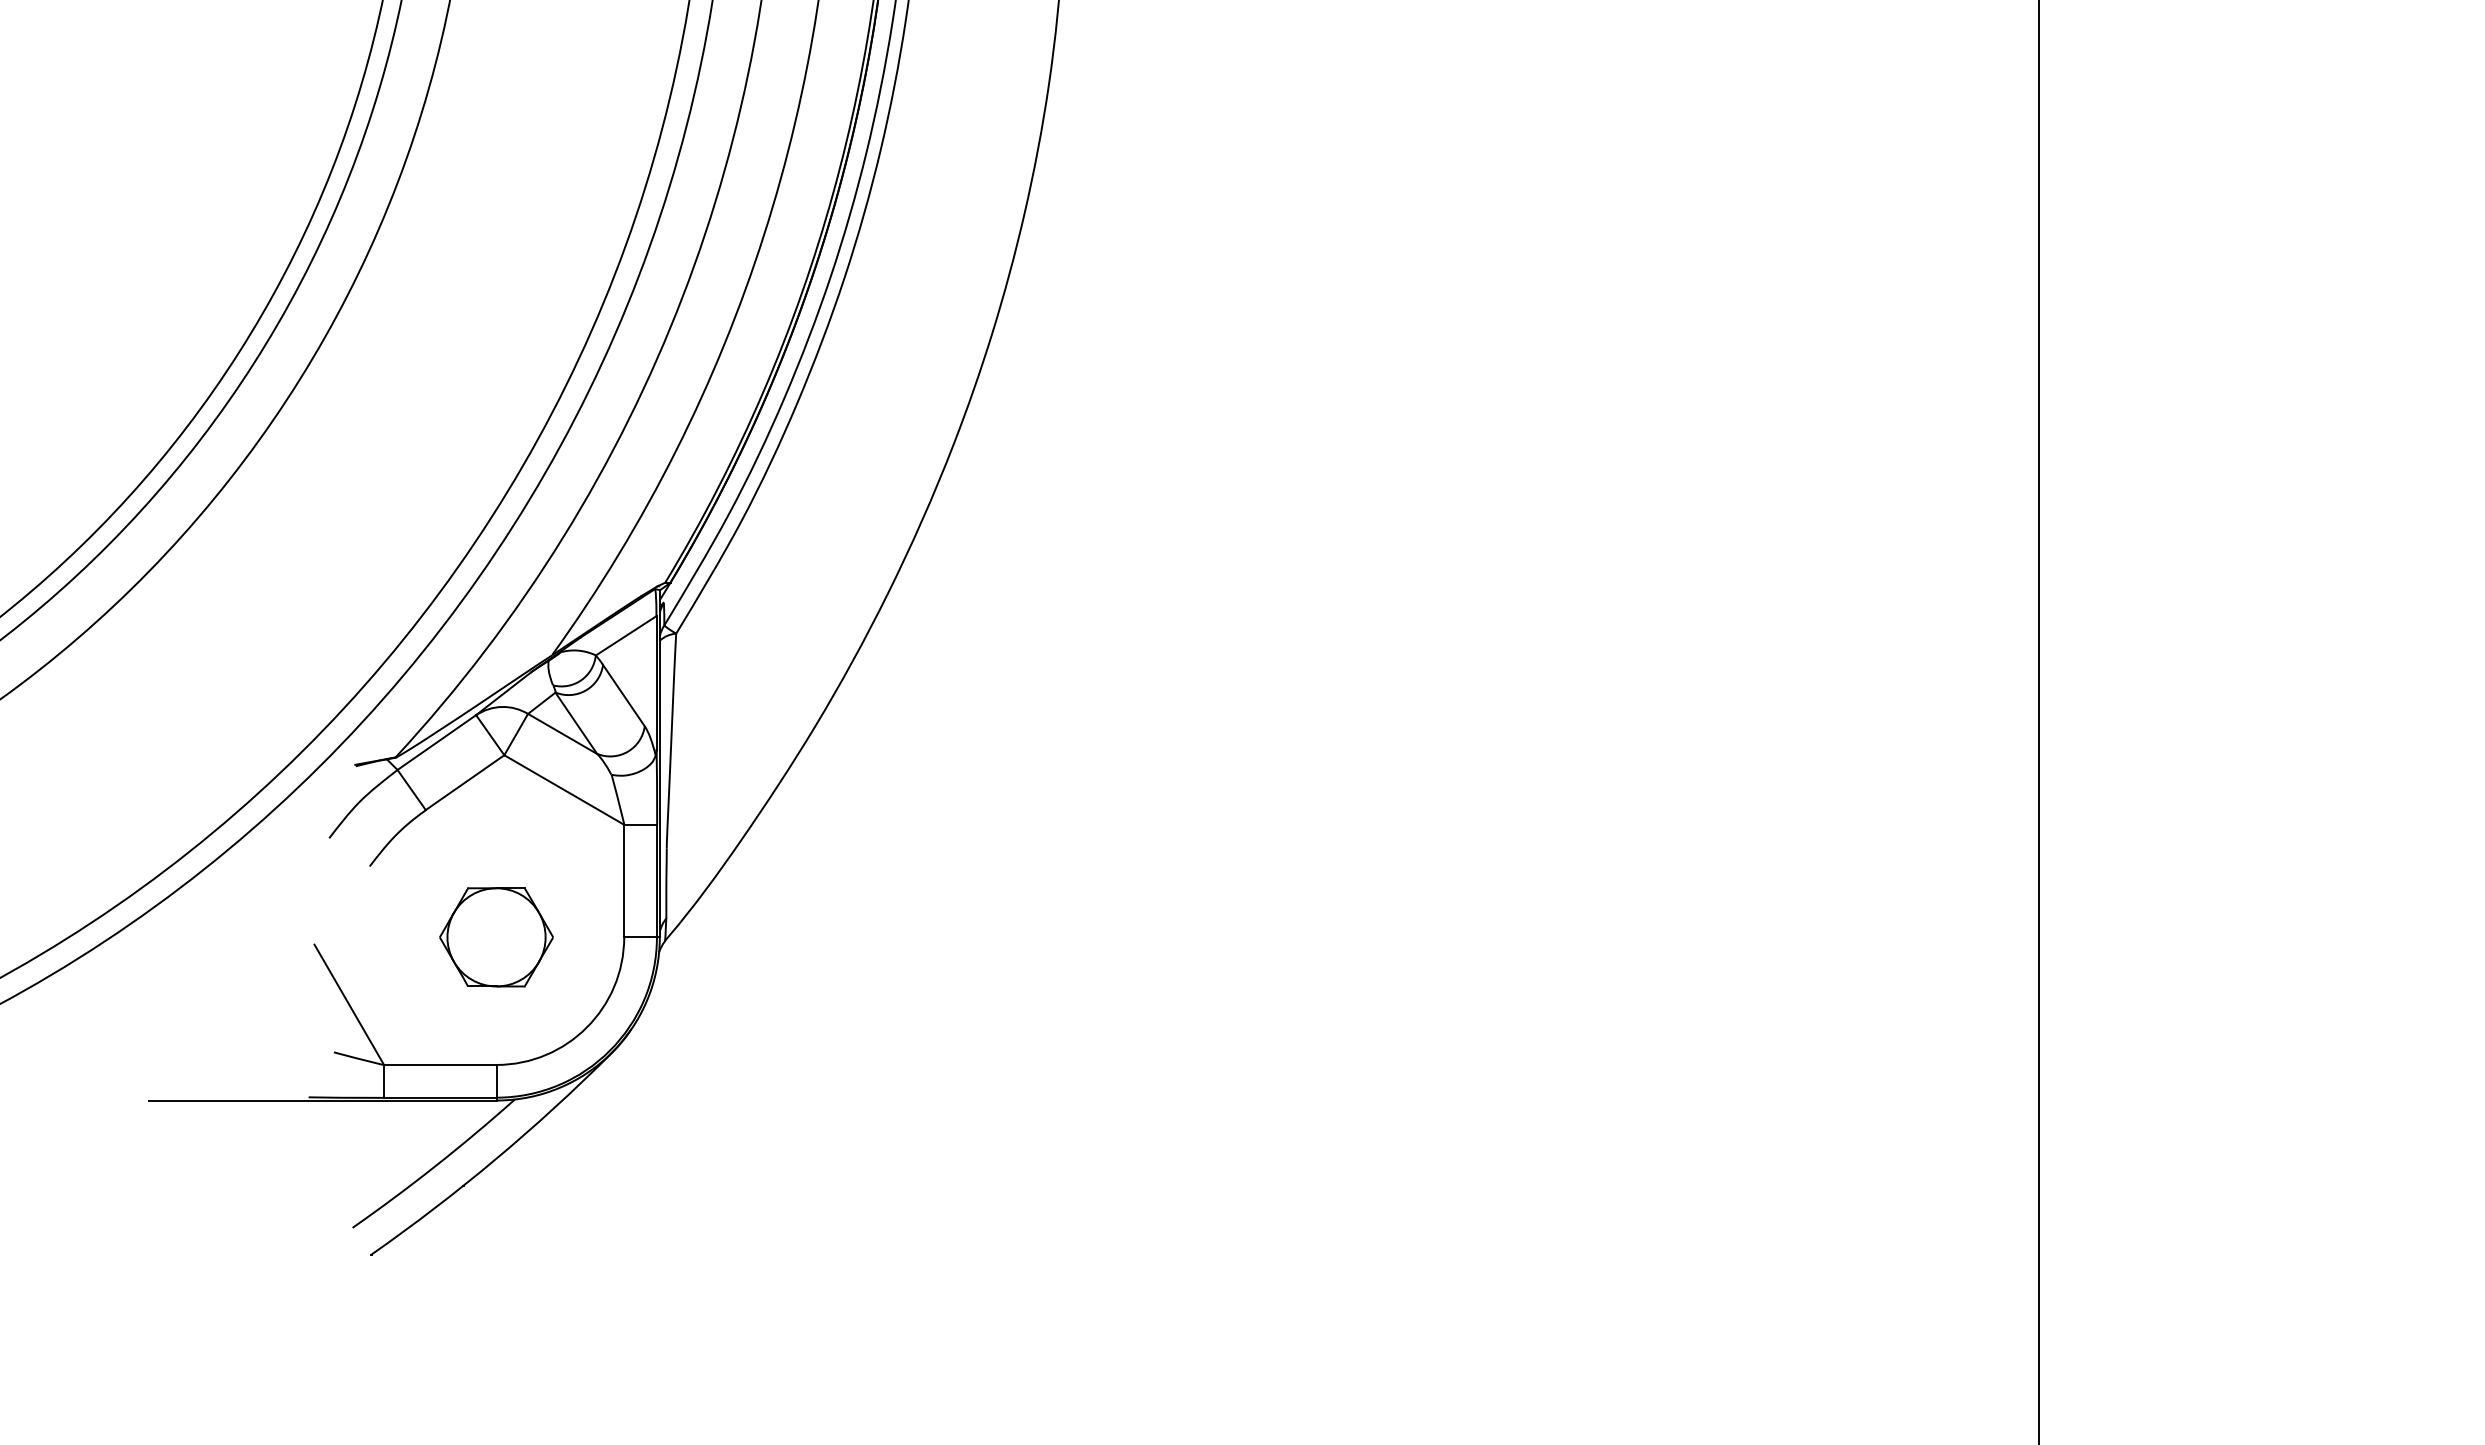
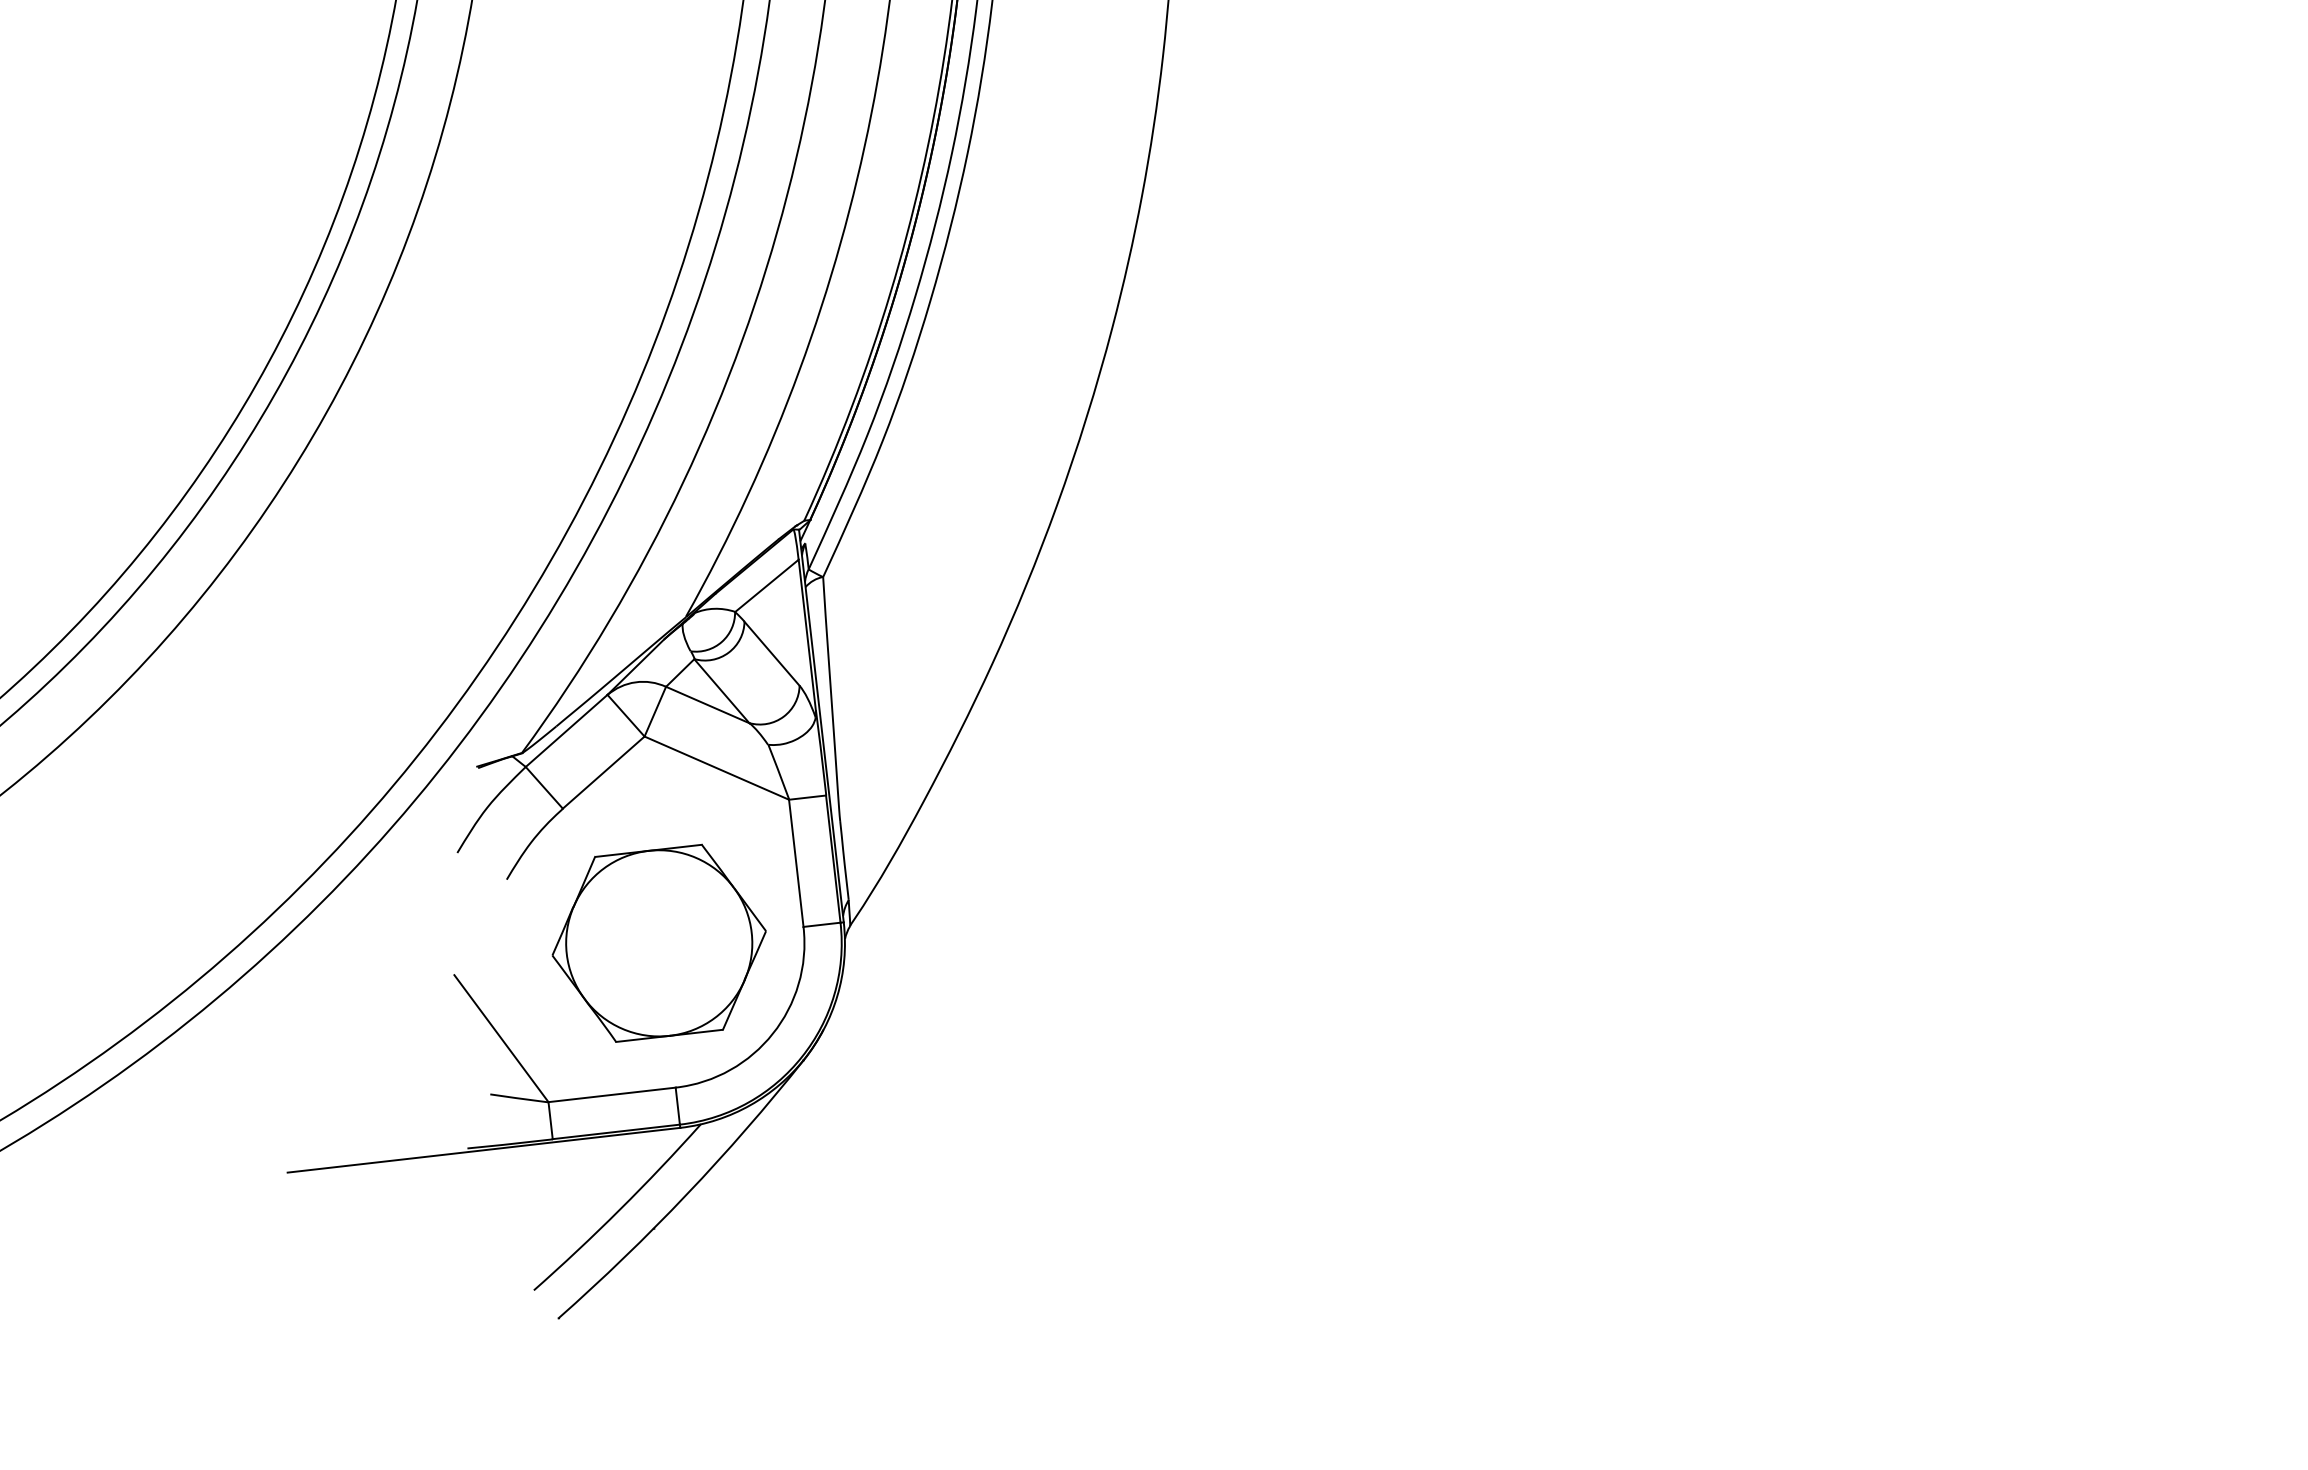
part: (496, 937) -> (659, 943), size x1.67

